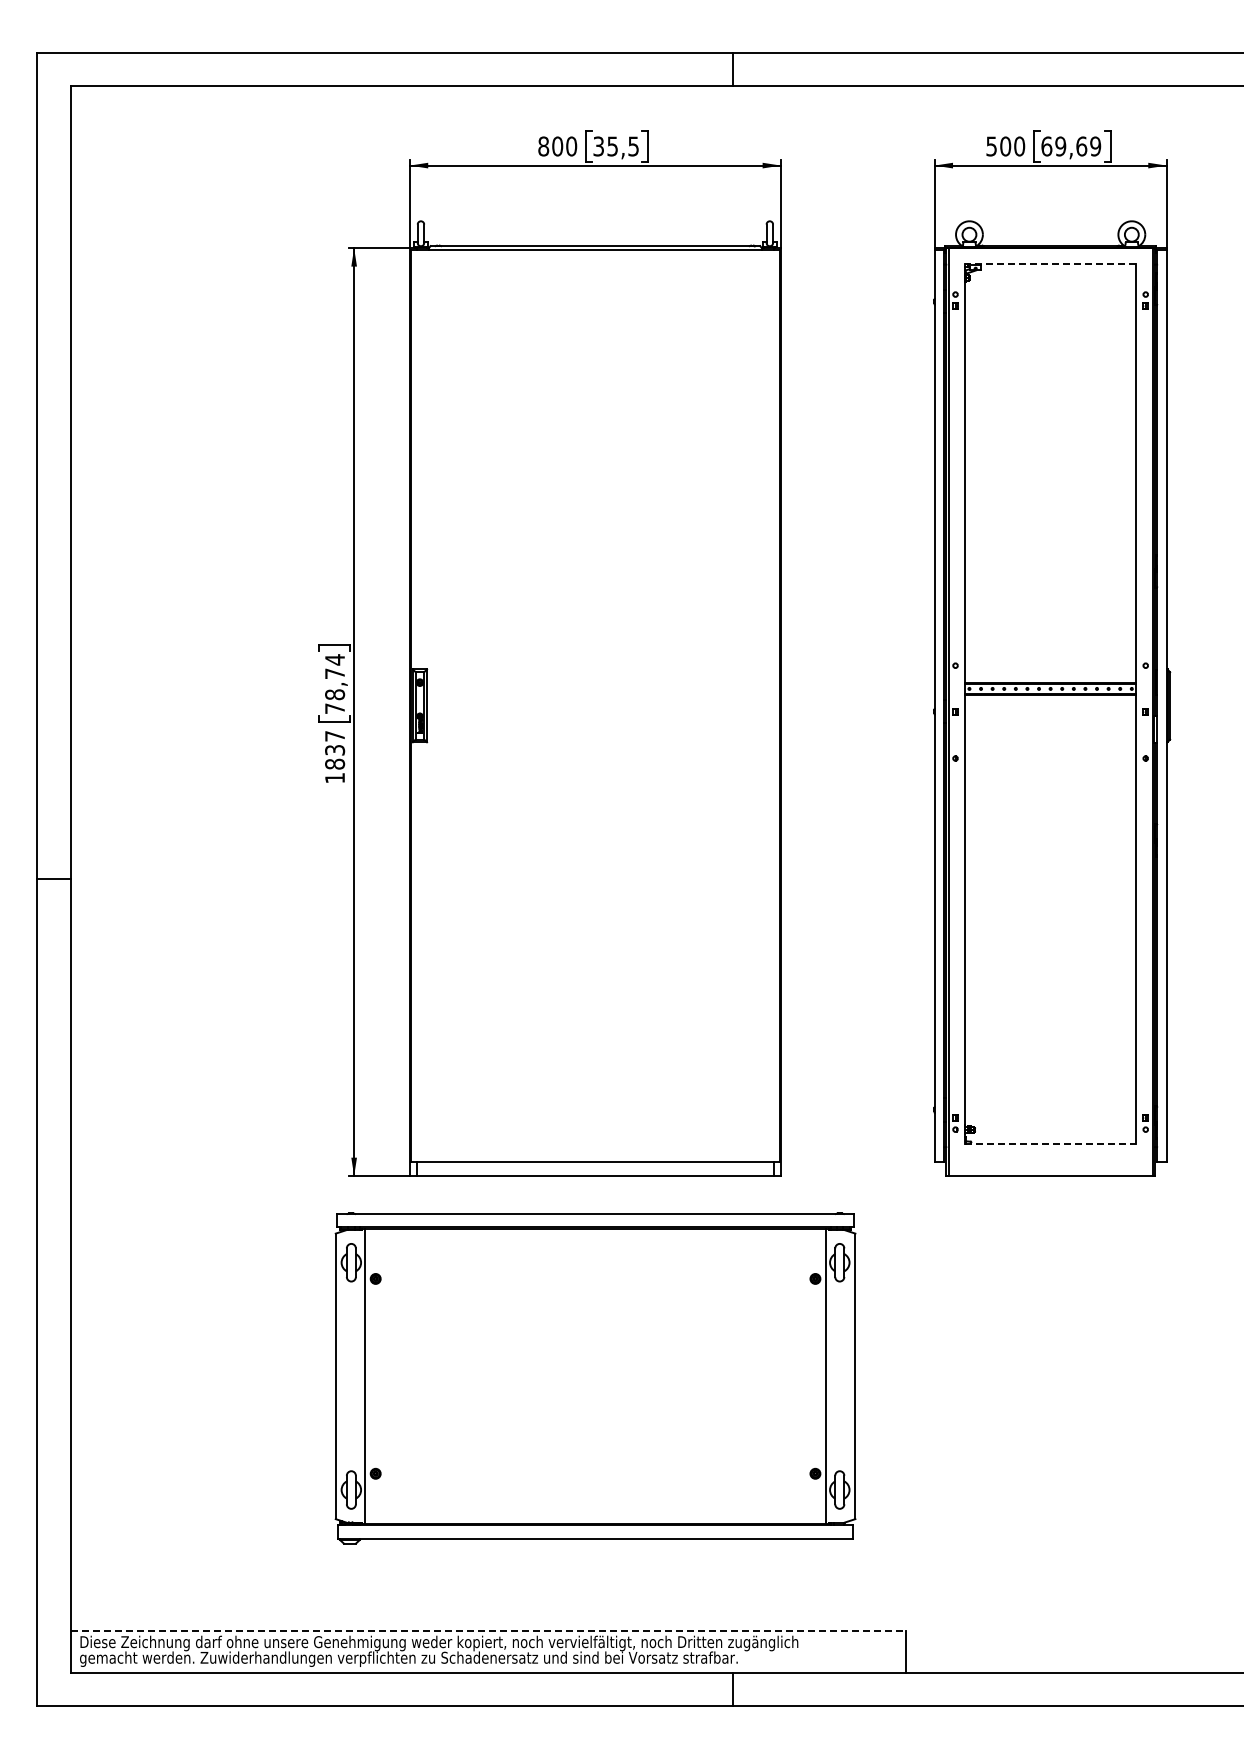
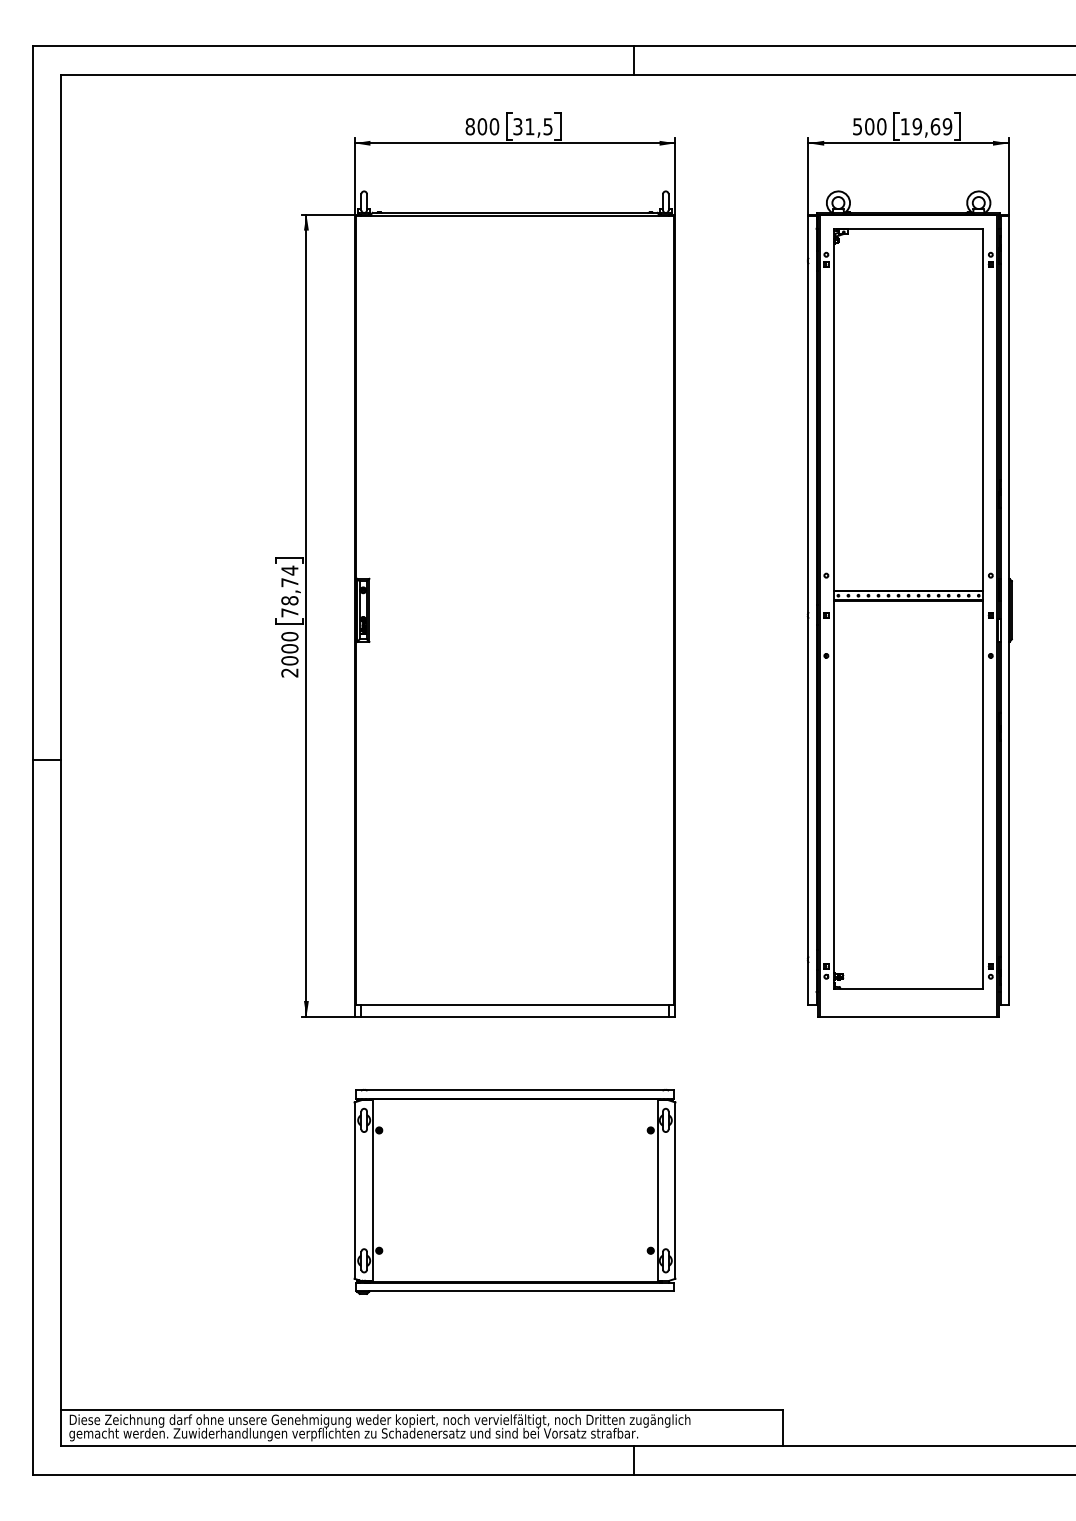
text: (612, 146) -> (529, 126), 35,5 -> 31,5
text: (1046, 146) -> (905, 126), 69,69 -> 19,69
line: (1050, 264) -> (908, 228), dashed -> solid
text: (335, 756) -> (290, 654), 1837 -> 2000
line: (1050, 1143) -> (908, 988), dashed -> solid
part: (594, 1378) -> (514, 1191), size x0.71
line: (488, 1631) -> (422, 1410), dashed -> solid

